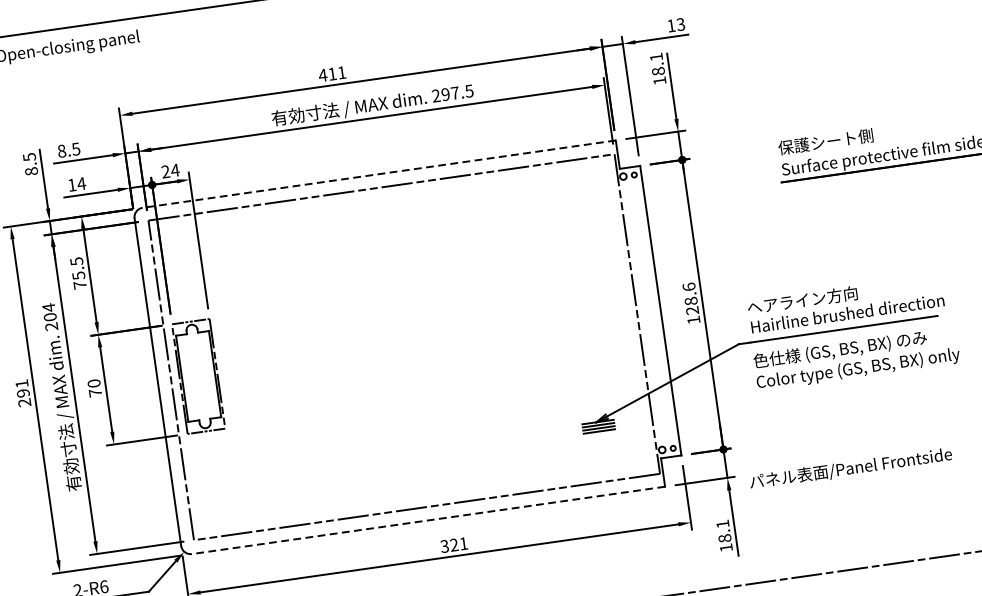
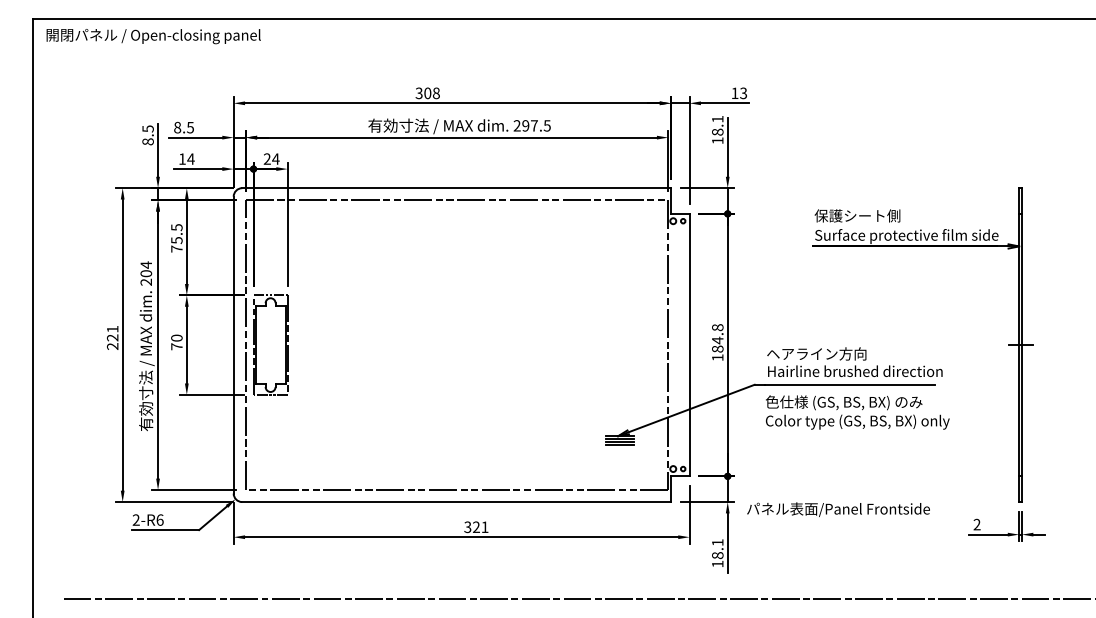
text: (332, 74) -> (427, 93), 411 -> 308
line: (379, 174) -> (456, 188), dashed -> solid
text: (690, 299) -> (717, 338), 128.6 -> 184.8
text: (23, 392) -> (112, 337), 291 -> 221
line: (428, 520) -> (456, 502), dashed -> solid

